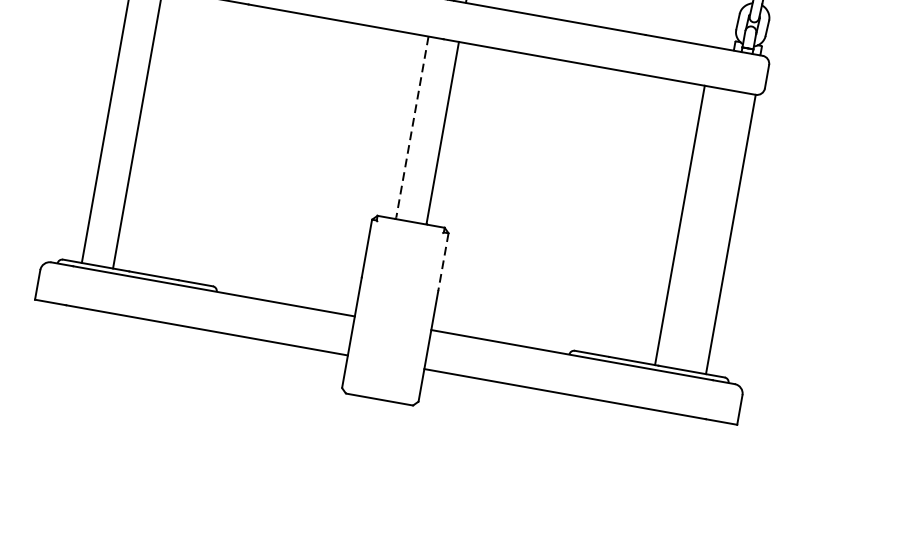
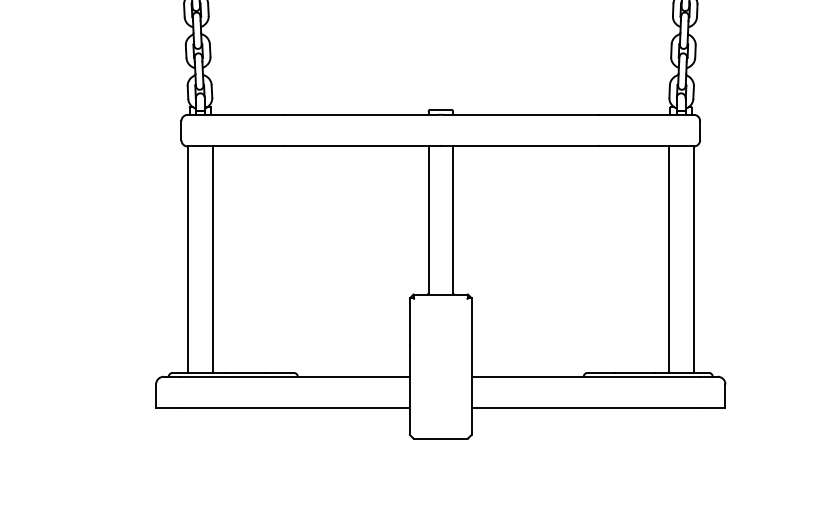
line: (412, 127) -> (428, 220), dashed -> solid
line: (679, 225) -> (668, 259), moved
line: (442, 263) -> (471, 322), dashed -> solid

